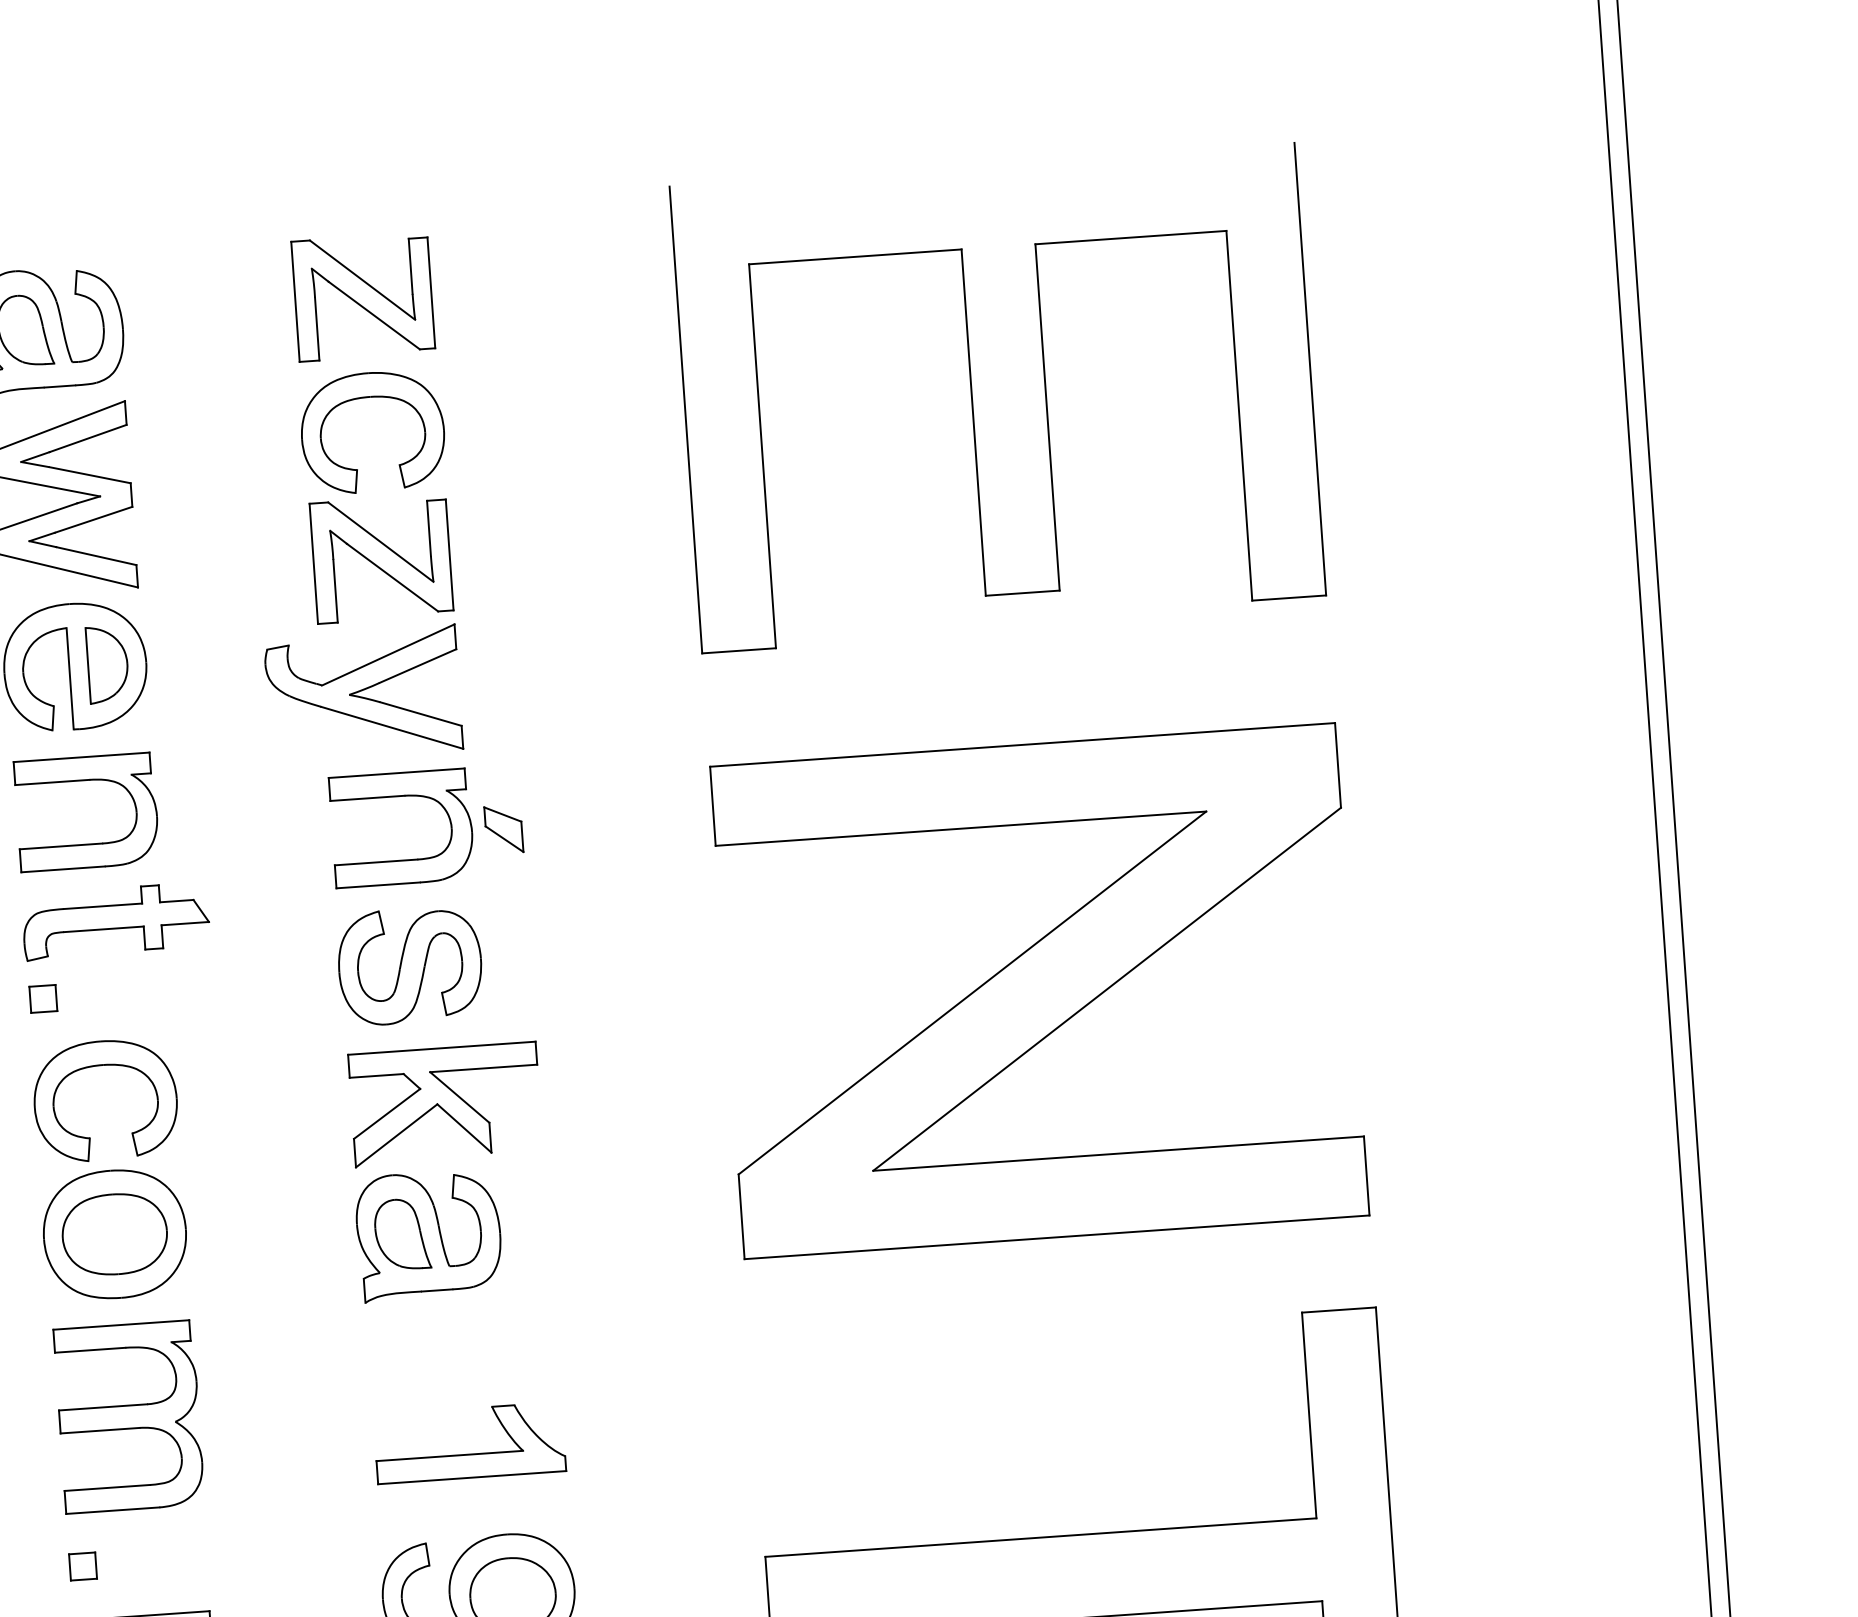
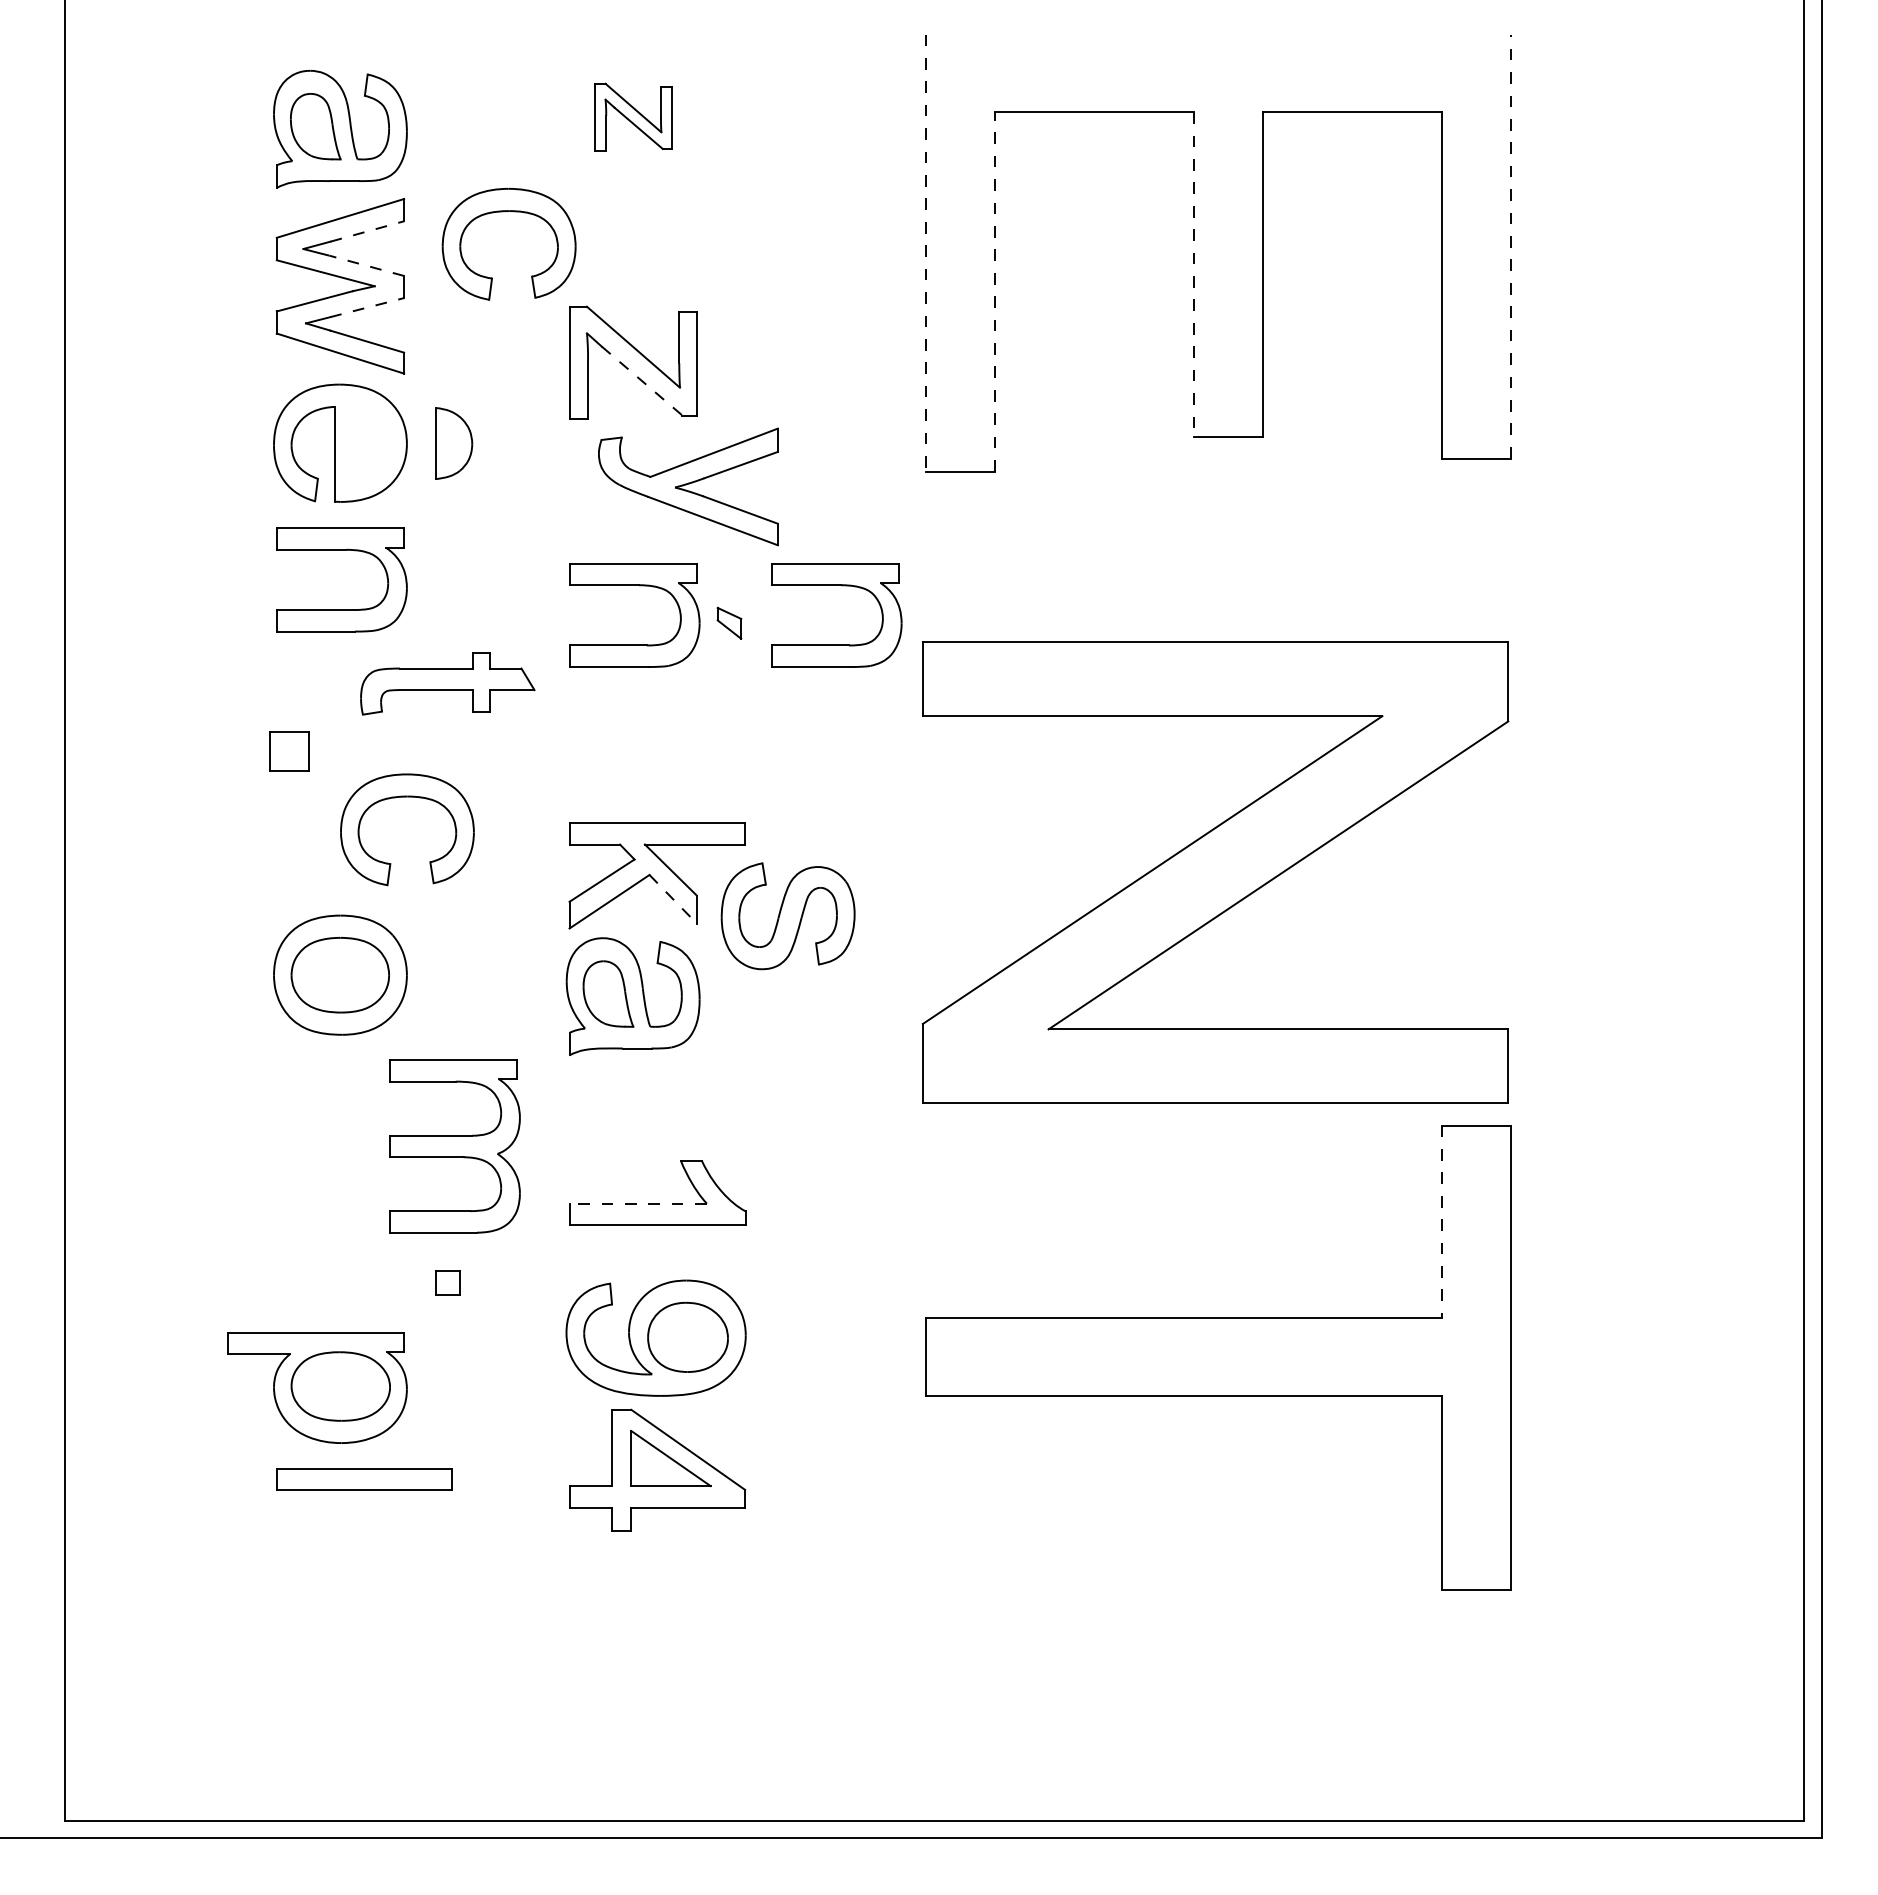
part: (363, 296) -> (633, 117), size x0.6
line: (1310, 369) -> (1511, 246), solid -> dashed
part: (365, 398) -> (504, 212), moved
line: (685, 420) -> (925, 253), solid -> dashed
line: (973, 422) -> (1193, 274), solid -> dashed
line: (88, 438) -> (367, 231), solid -> dashed
line: (762, 456) -> (994, 292), solid -> dashed
line: (89, 474) -> (366, 265), solid -> dashed
line: (93, 519) -> (367, 307), solid -> dashed
line: (393, 578) -> (642, 381), solid -> dashed
part: (108, 664) -> (454, 443), moved
part: (363, 692) -> (688, 486), moved
part: (503, 829) -> (729, 623), size x0.7
part: (619, 844) -> (836, 644), added
part: (115, 921) -> (447, 683), moved
part: (409, 966) -> (787, 916), moved
part: (1039, 990) -> (1215, 872), moved
part: (42, 998) -> (288, 750), size x1.6
part: (103, 1066) -> (407, 797), moved
line: (464, 1128) -> (673, 899), solid -> dashed
line: (1309, 1416) -> (1442, 1222), solid -> dashed
part: (128, 1417) -> (454, 1146), moved
line: (450, 1455) -> (638, 1203), solid -> dashed
part: (82, 1566) -> (447, 1282), moved

